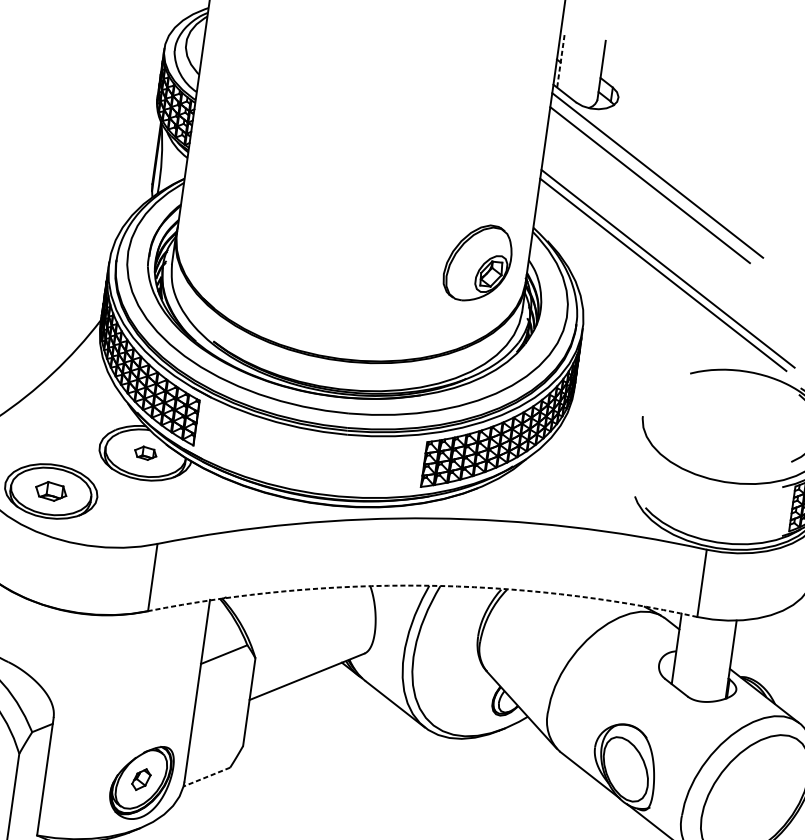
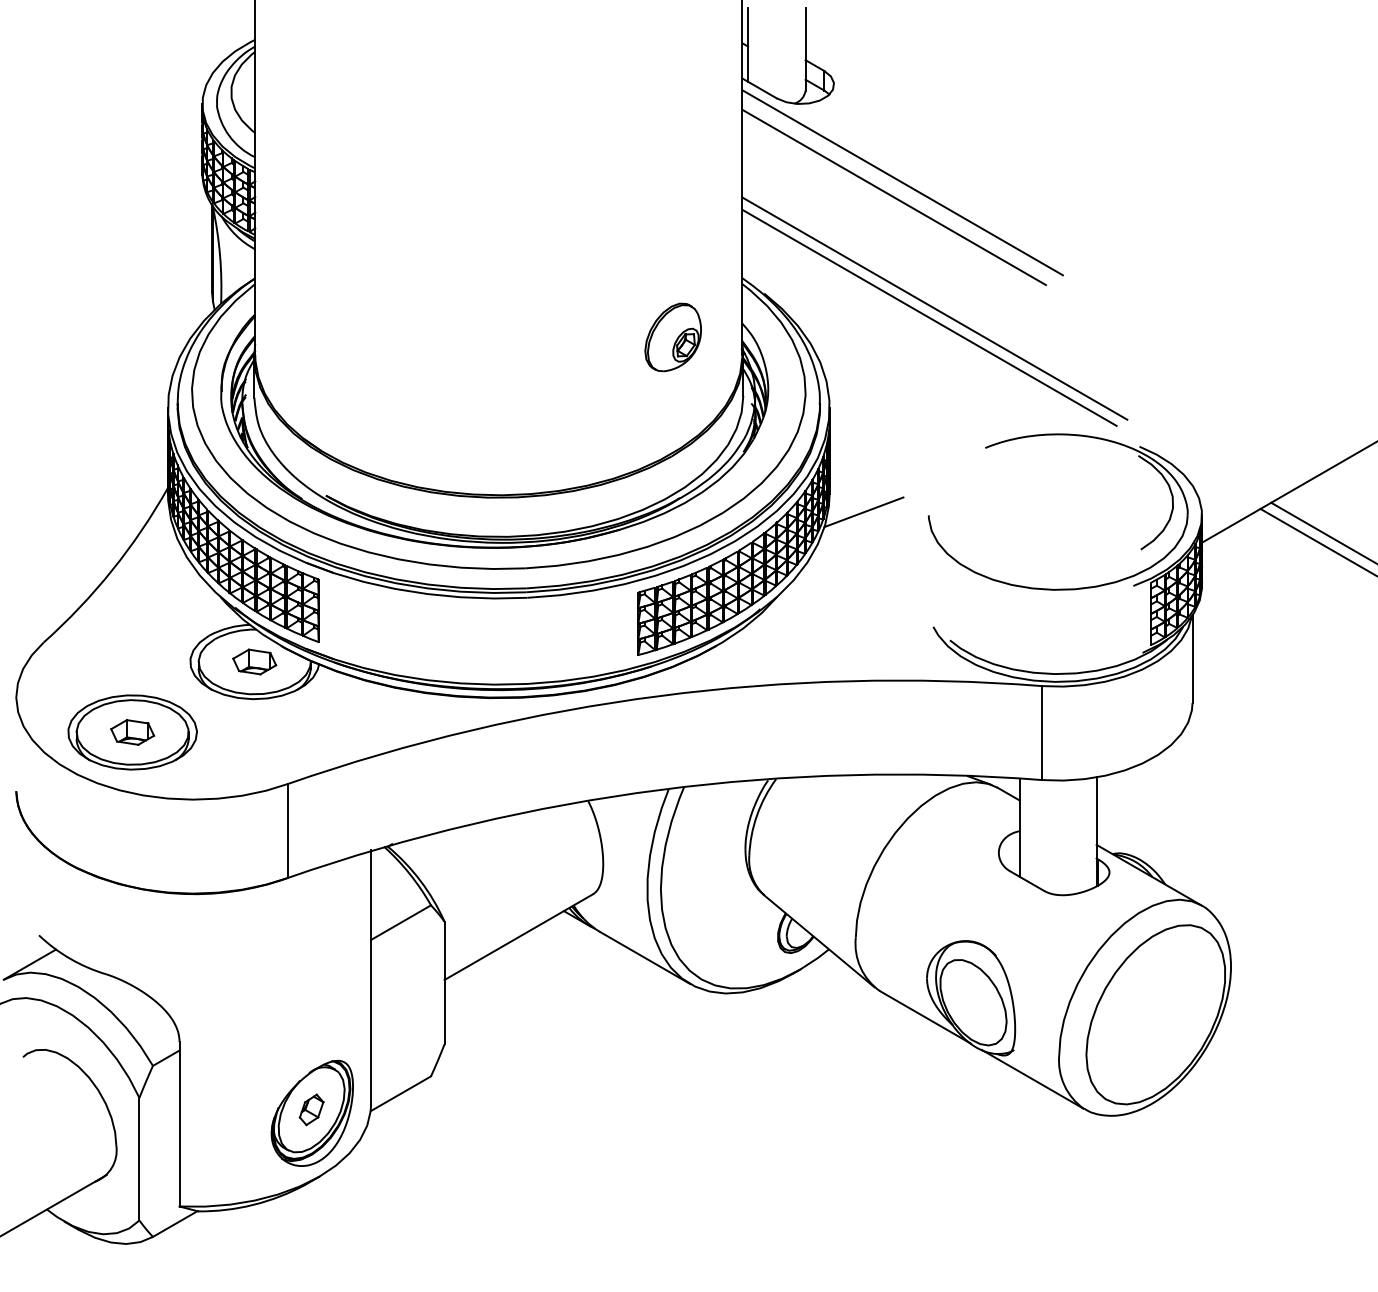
line: (561, 61) -> (748, 45), dashed -> solid
part: (477, 263) -> (672, 337), size x0.62
line: (596, 407) -> (863, 512), added
part: (145, 452) -> (254, 661), size x1.43
arc: (423, 585) -> (660, 789), dashed -> solid
line: (206, 776) -> (400, 1093), dashed -> solid

